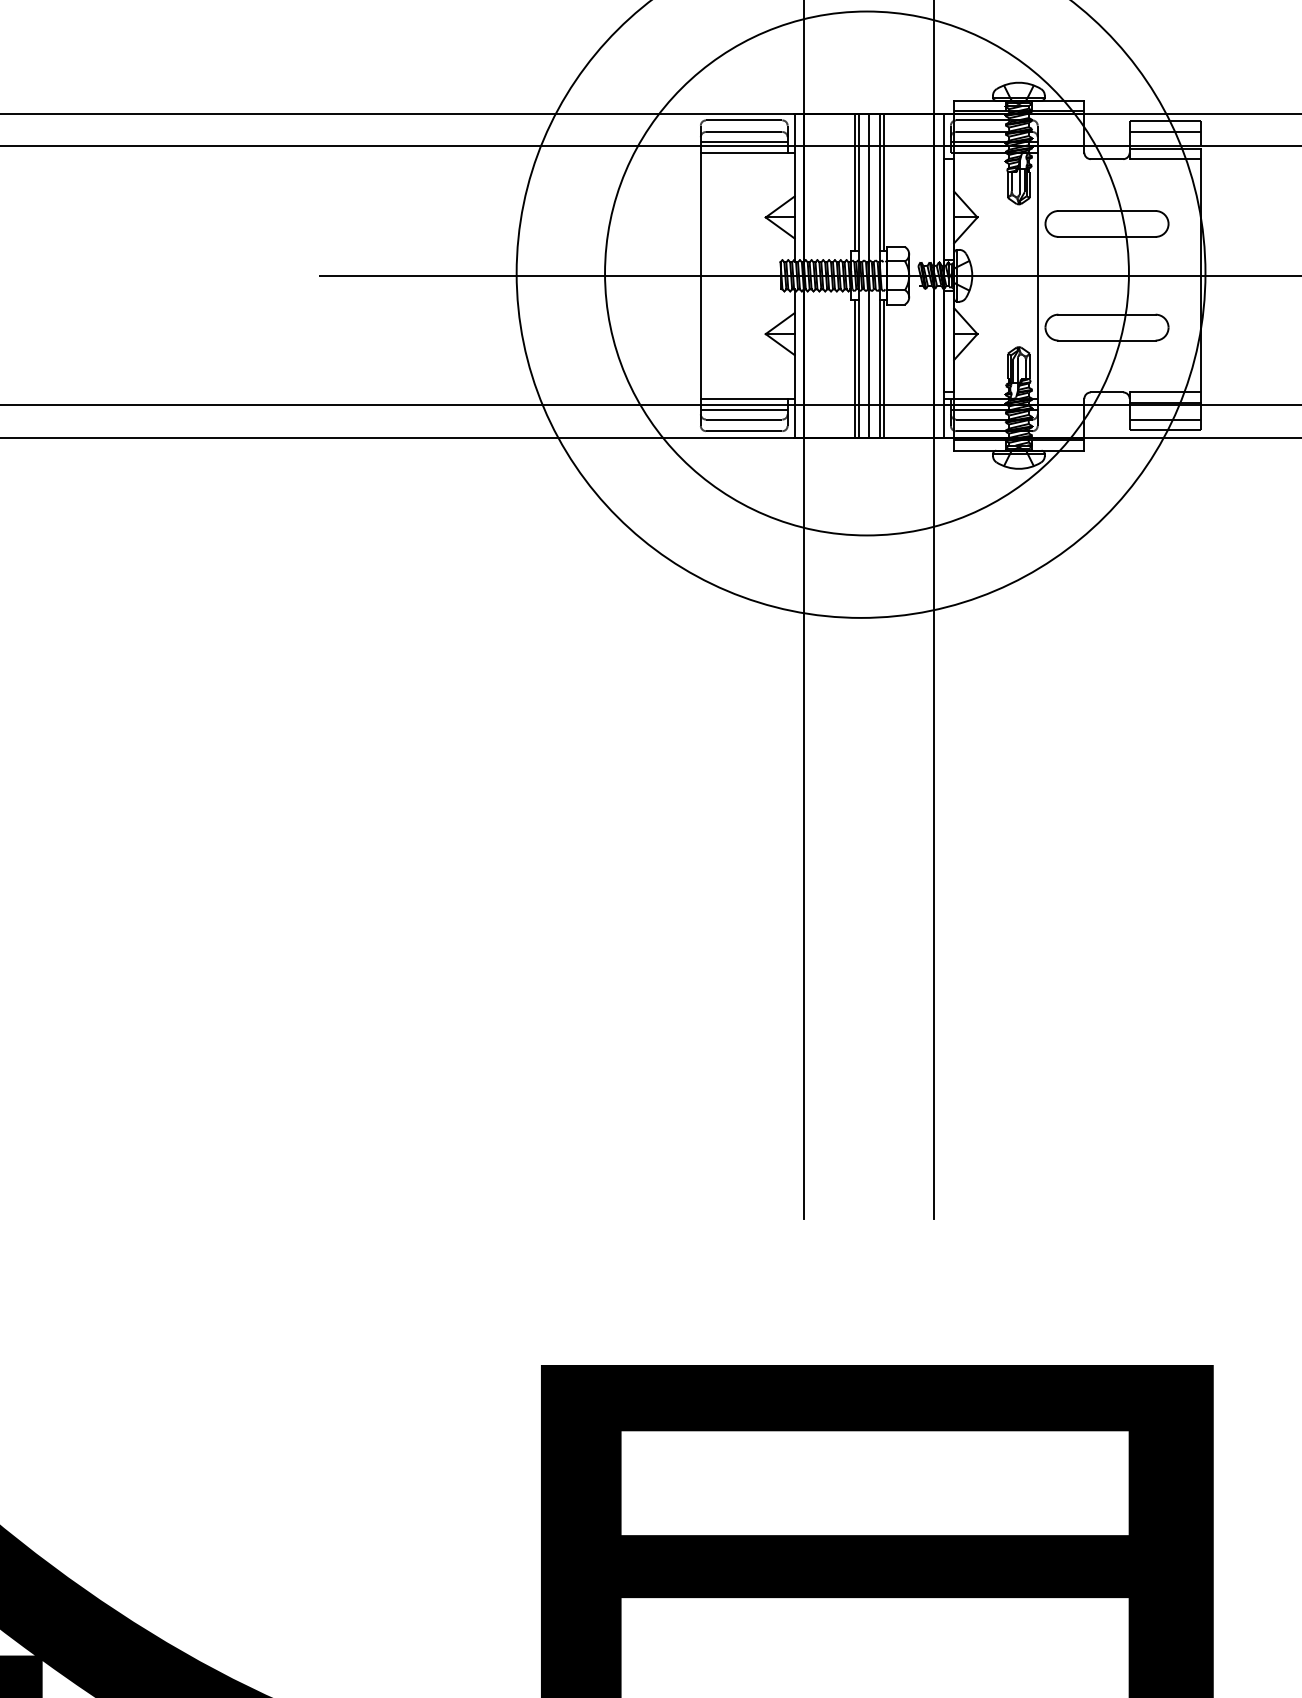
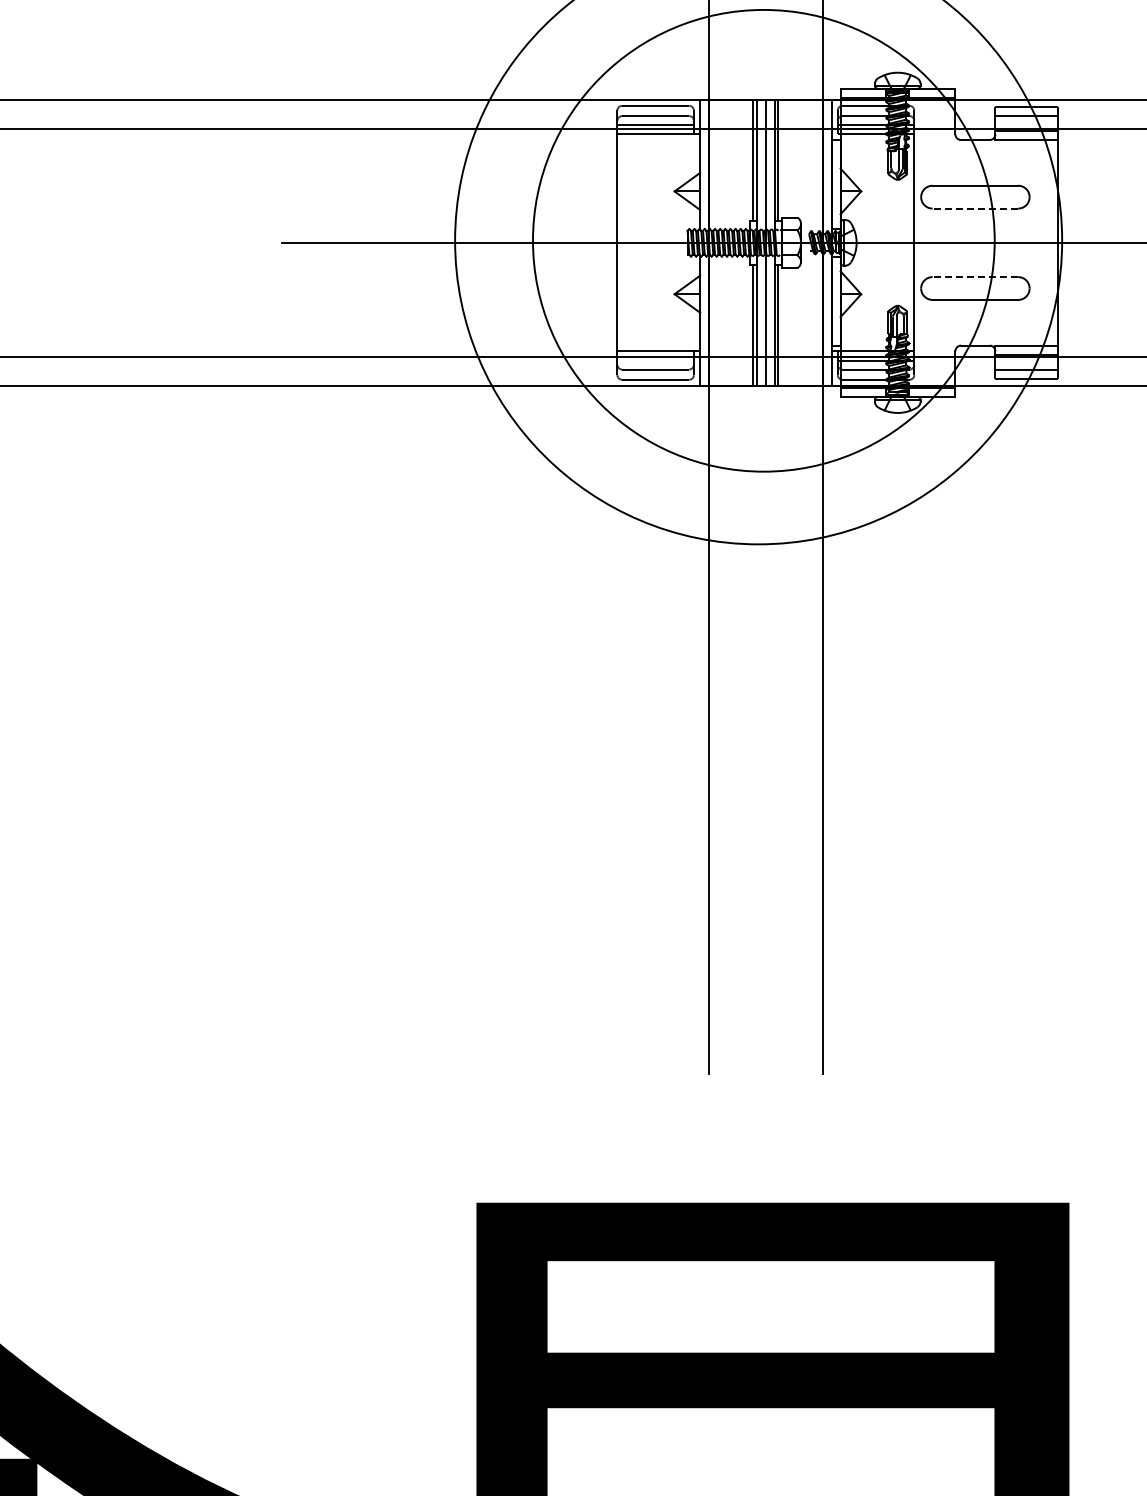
line: (1107, 236) -> (975, 208), solid -> dashed
line: (1107, 315) -> (975, 277), solid -> dashed
line: (744, 409) -> (655, 360), removed

